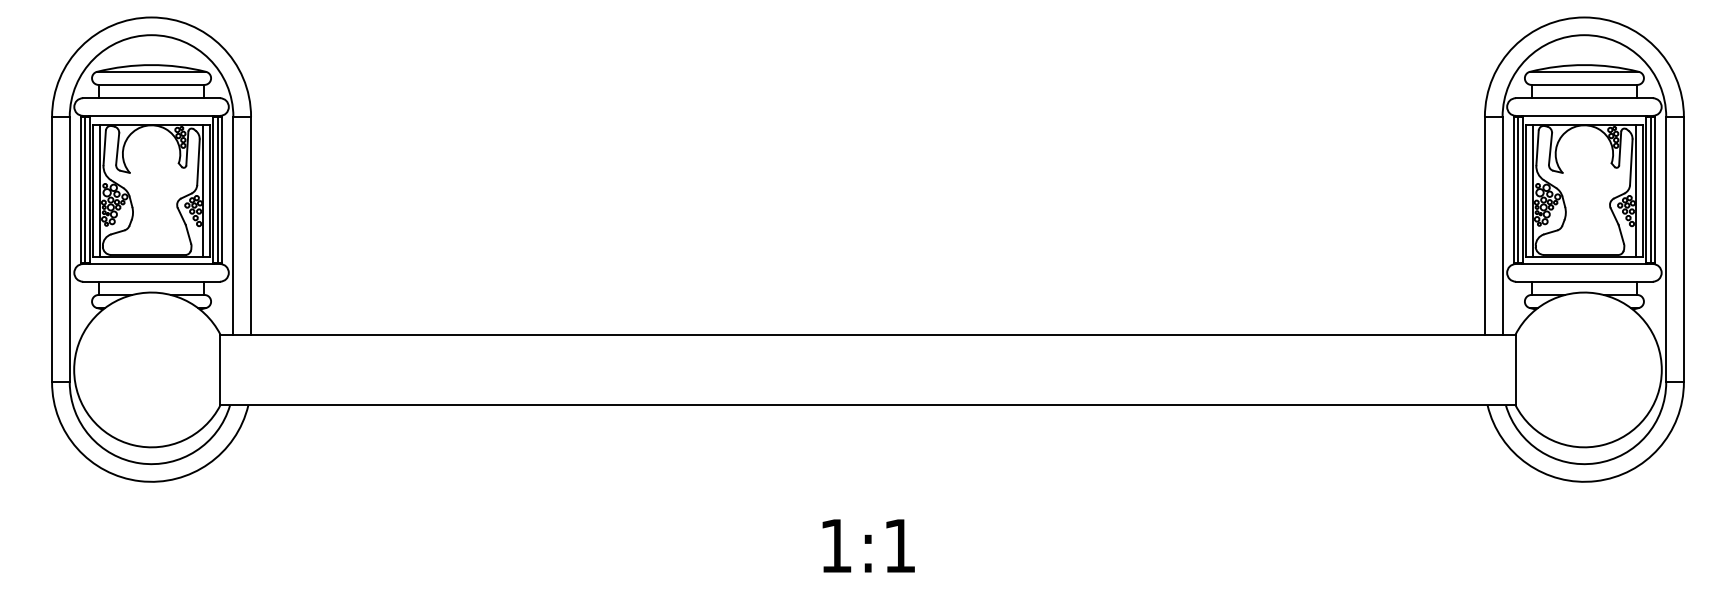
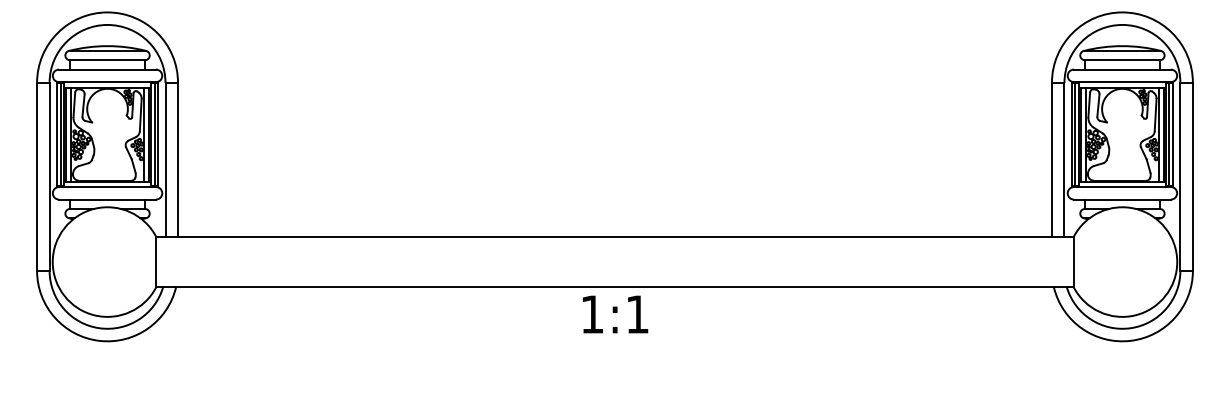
text: (868, 545) -> (615, 314), moved

